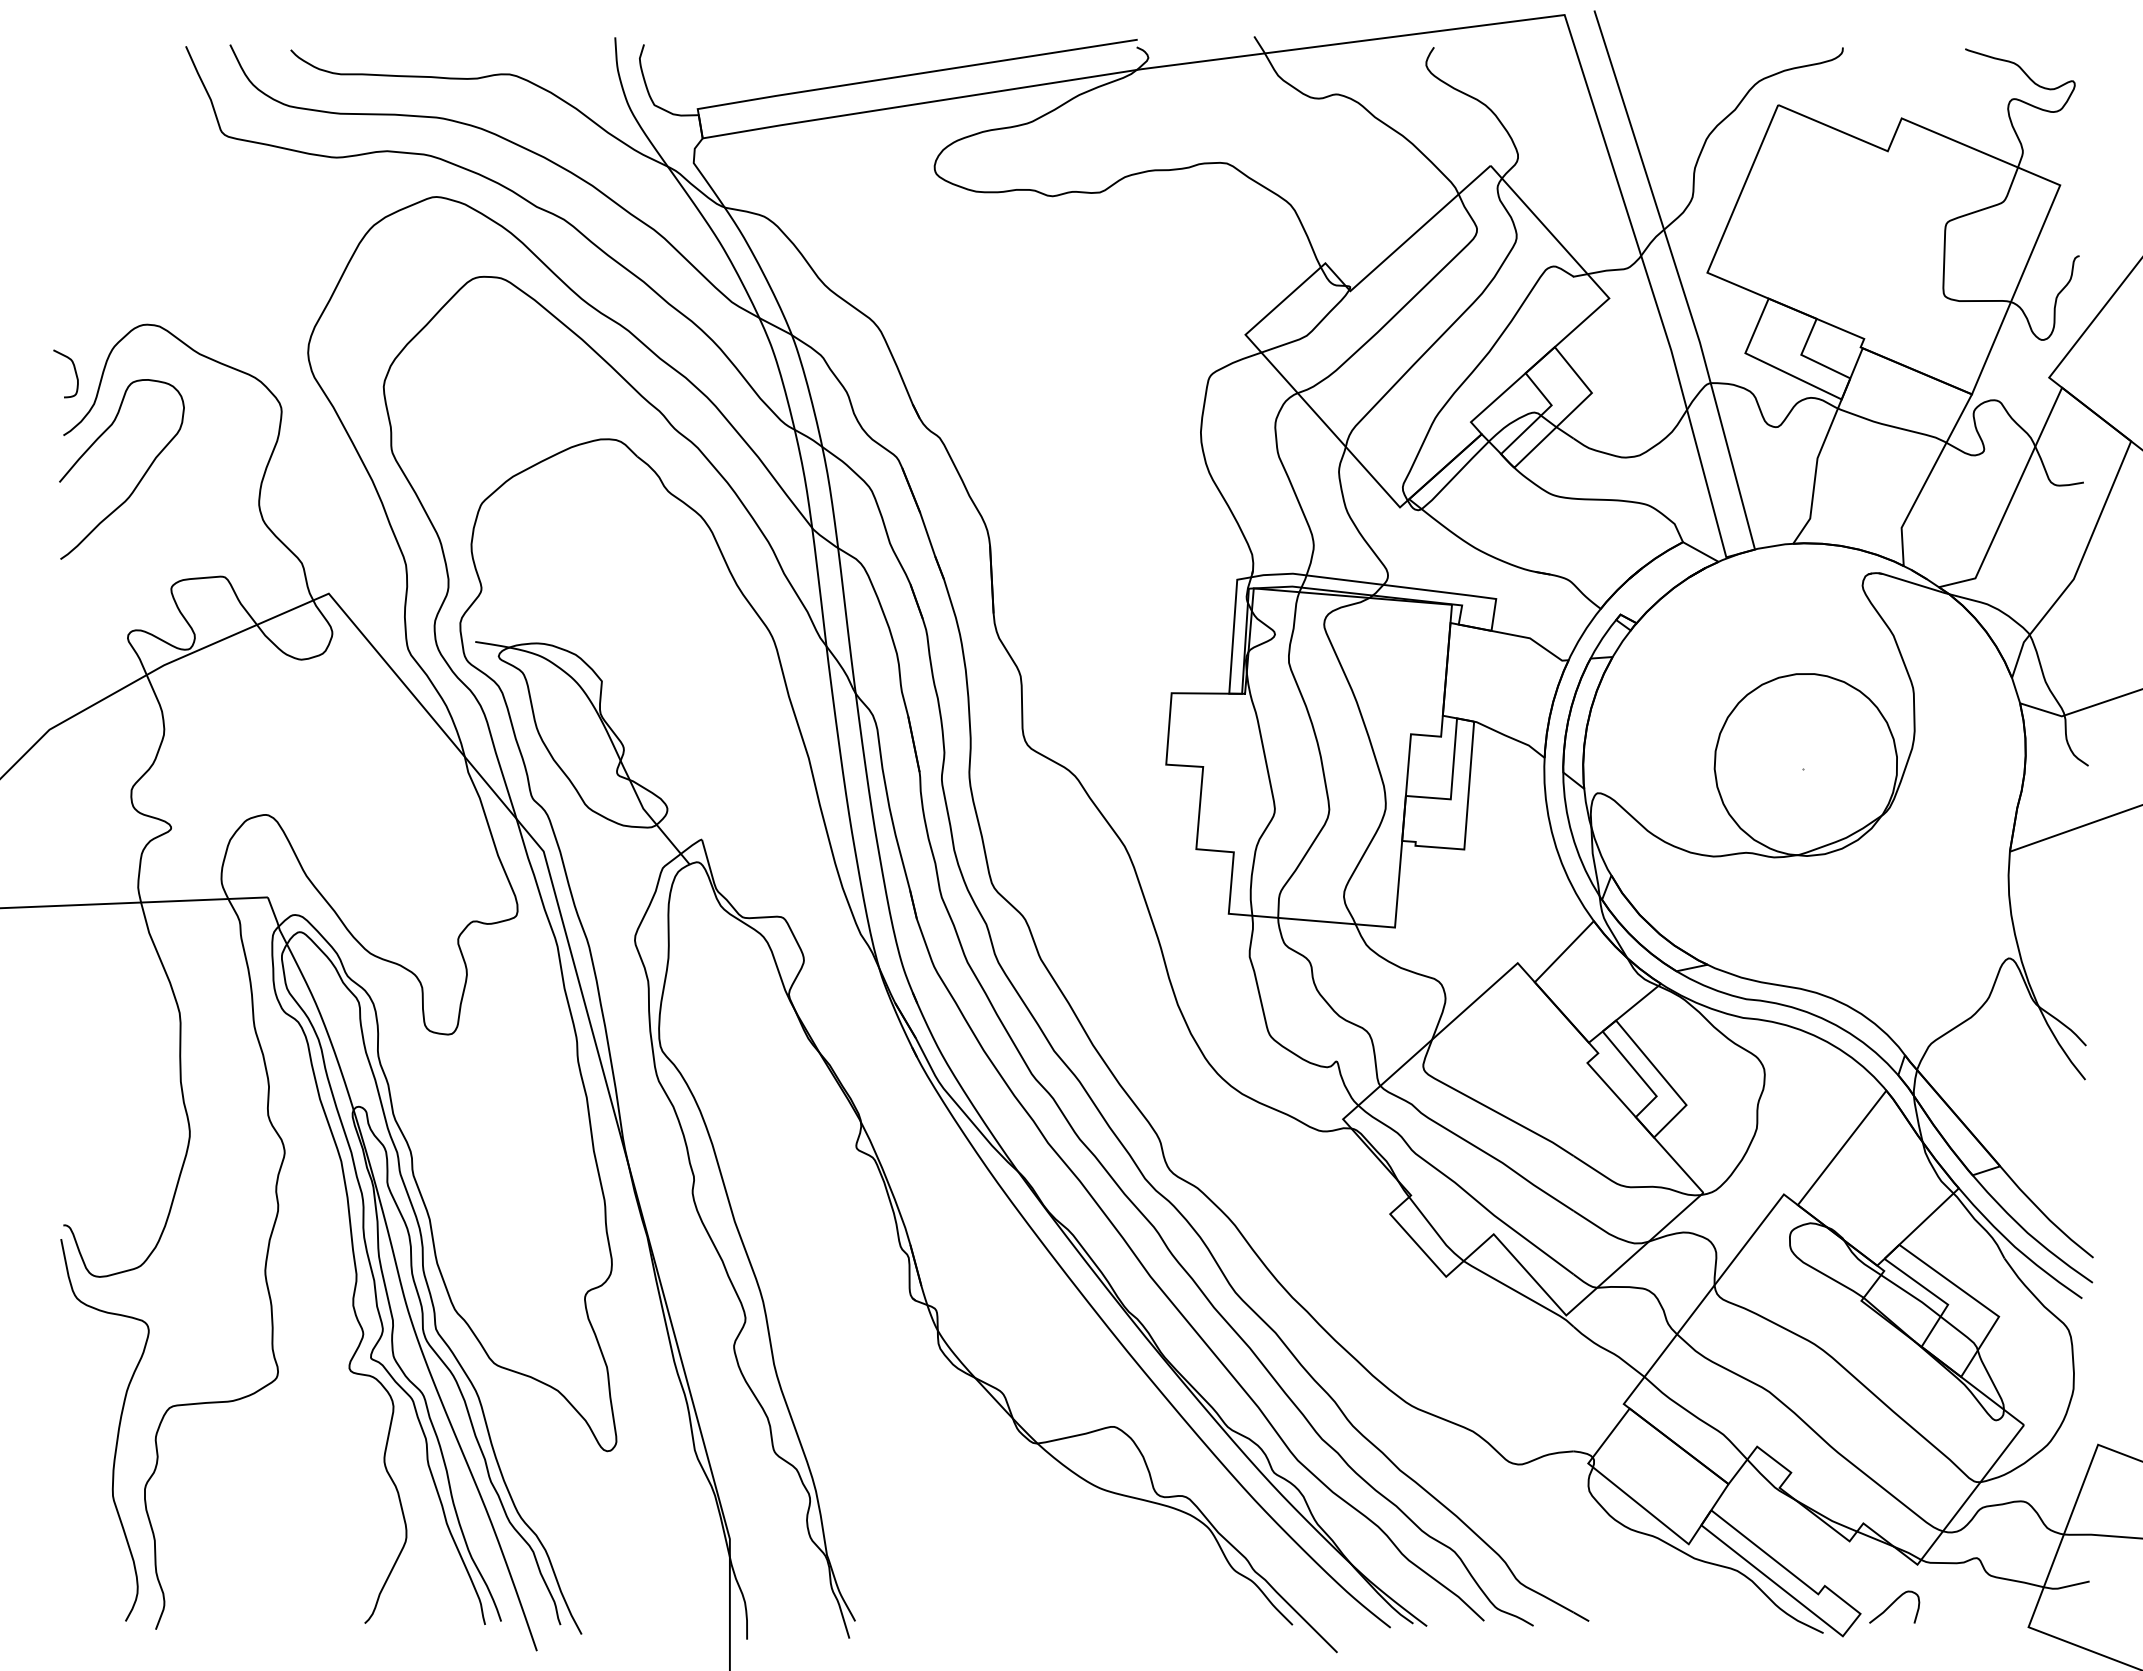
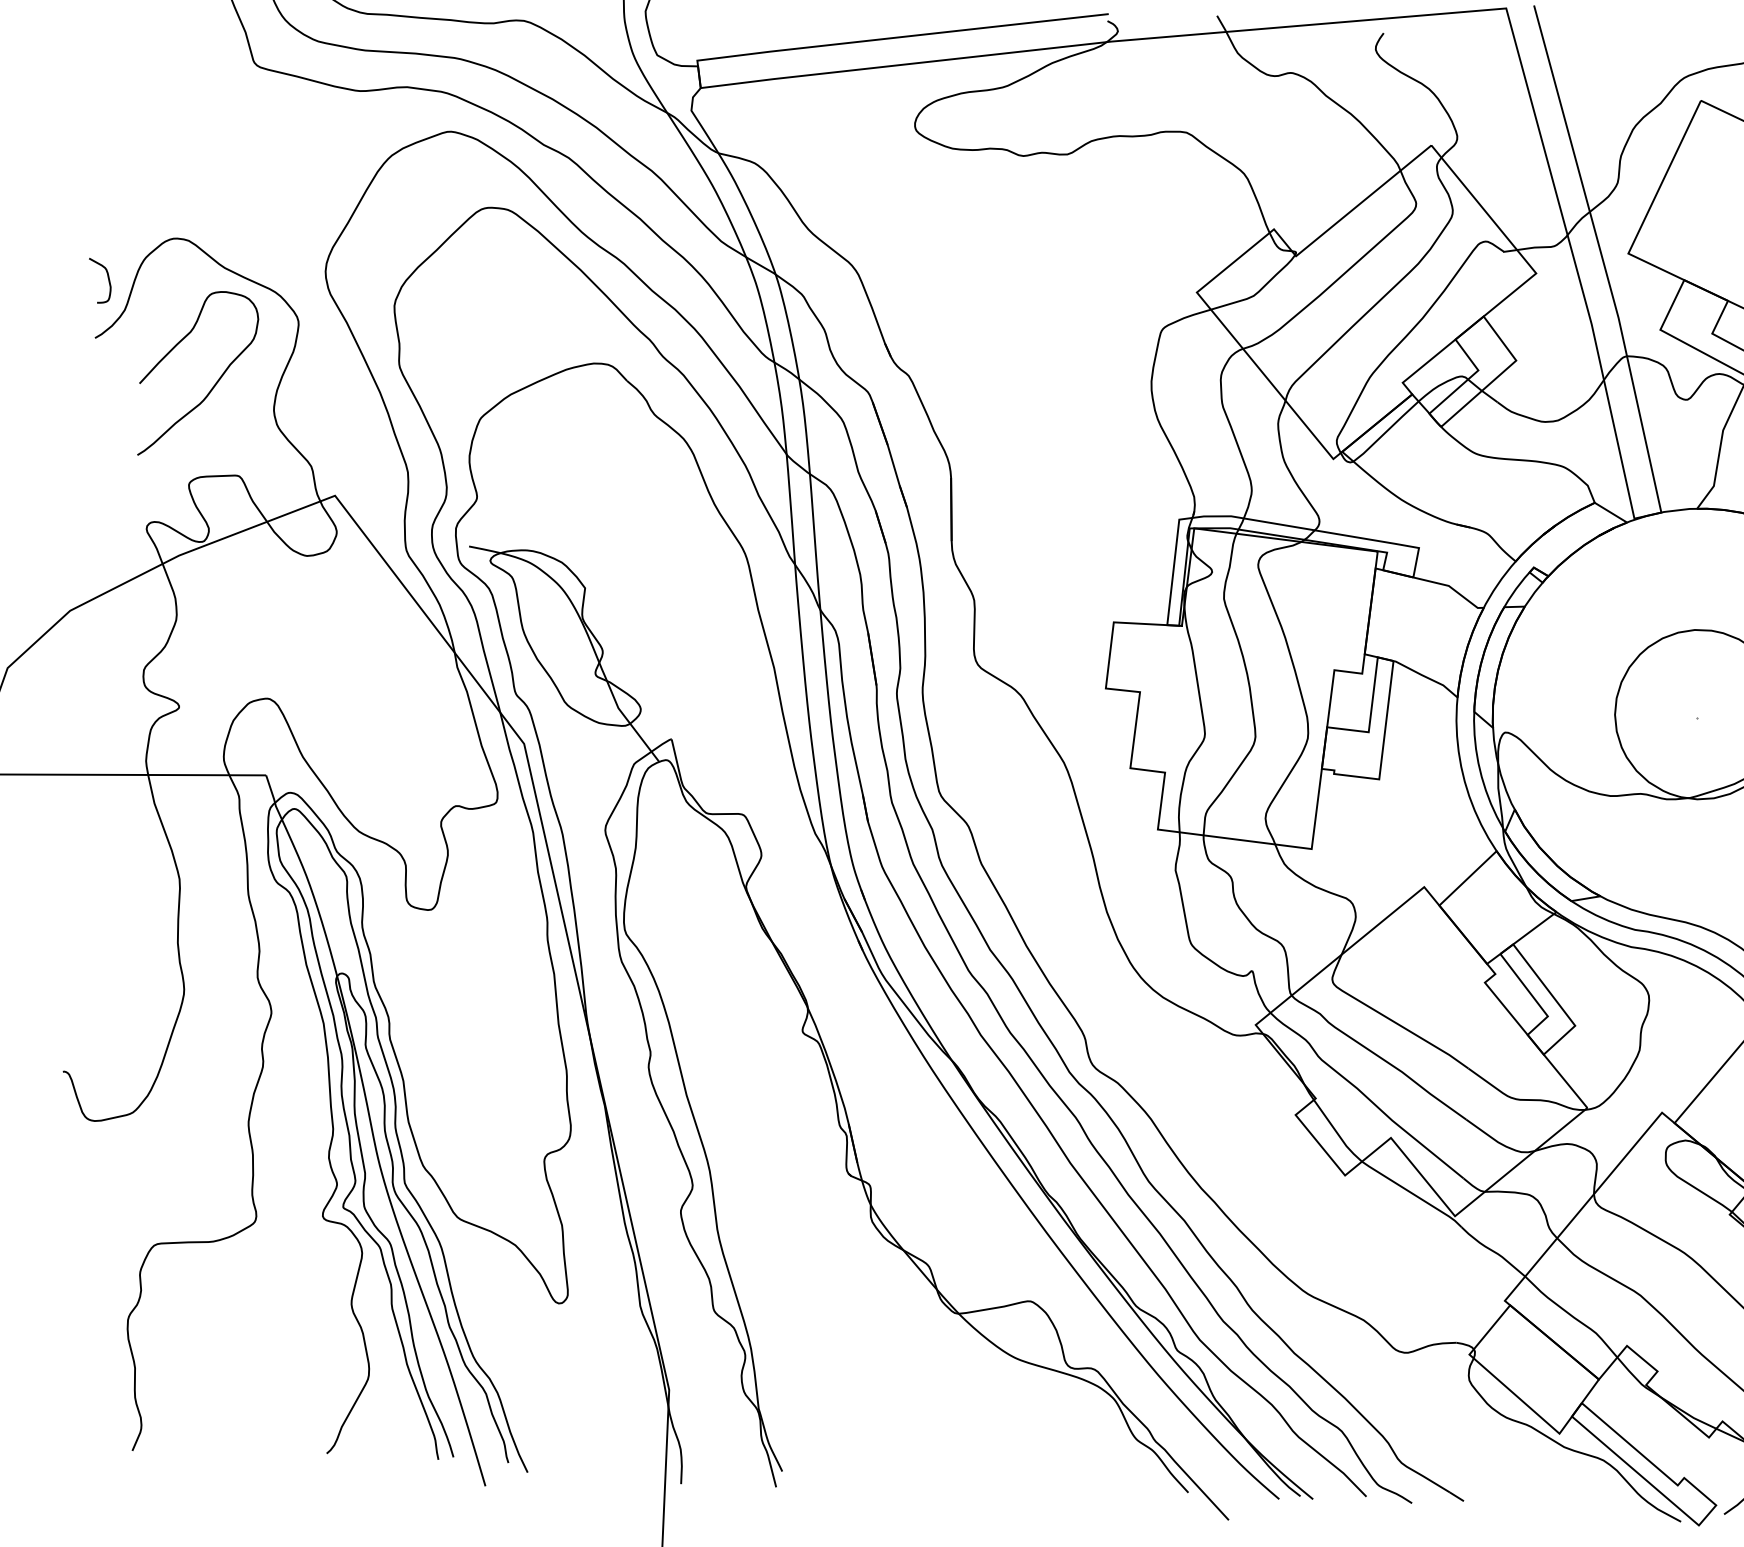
curve: (139, 480) -> (213, 385), moved
curve: (117, 1430) -> (104, 1264), removed

